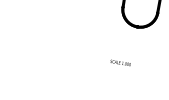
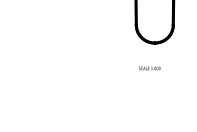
text: (120, 63) -> (149, 68), moved

